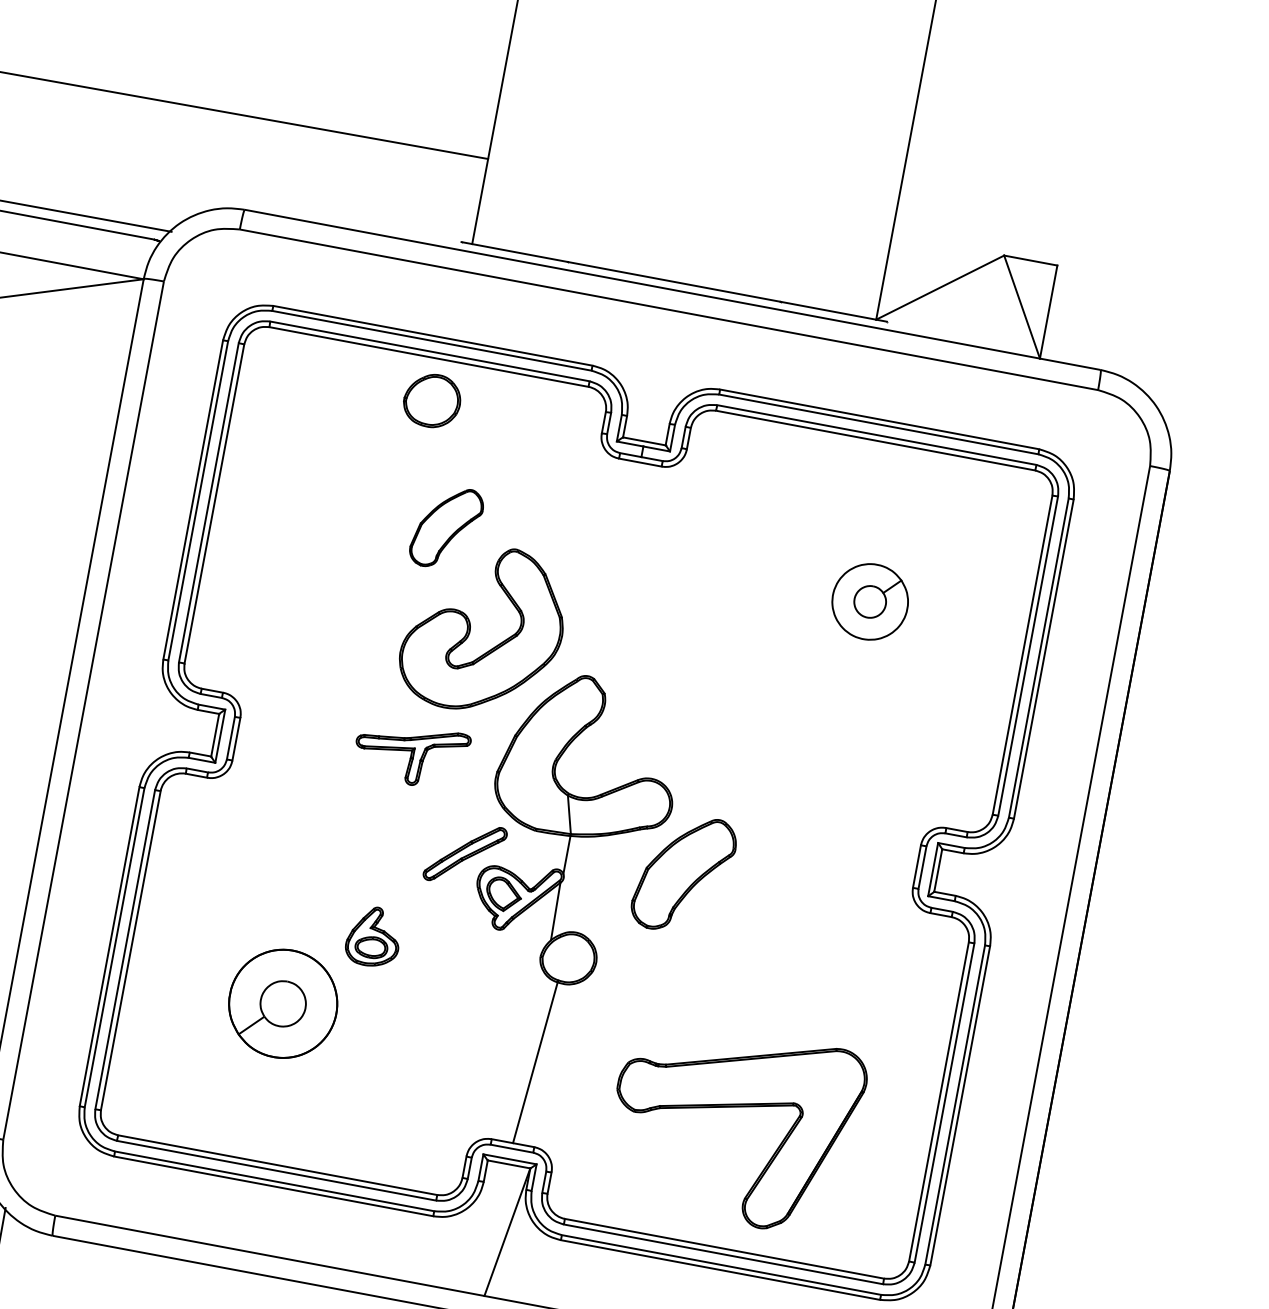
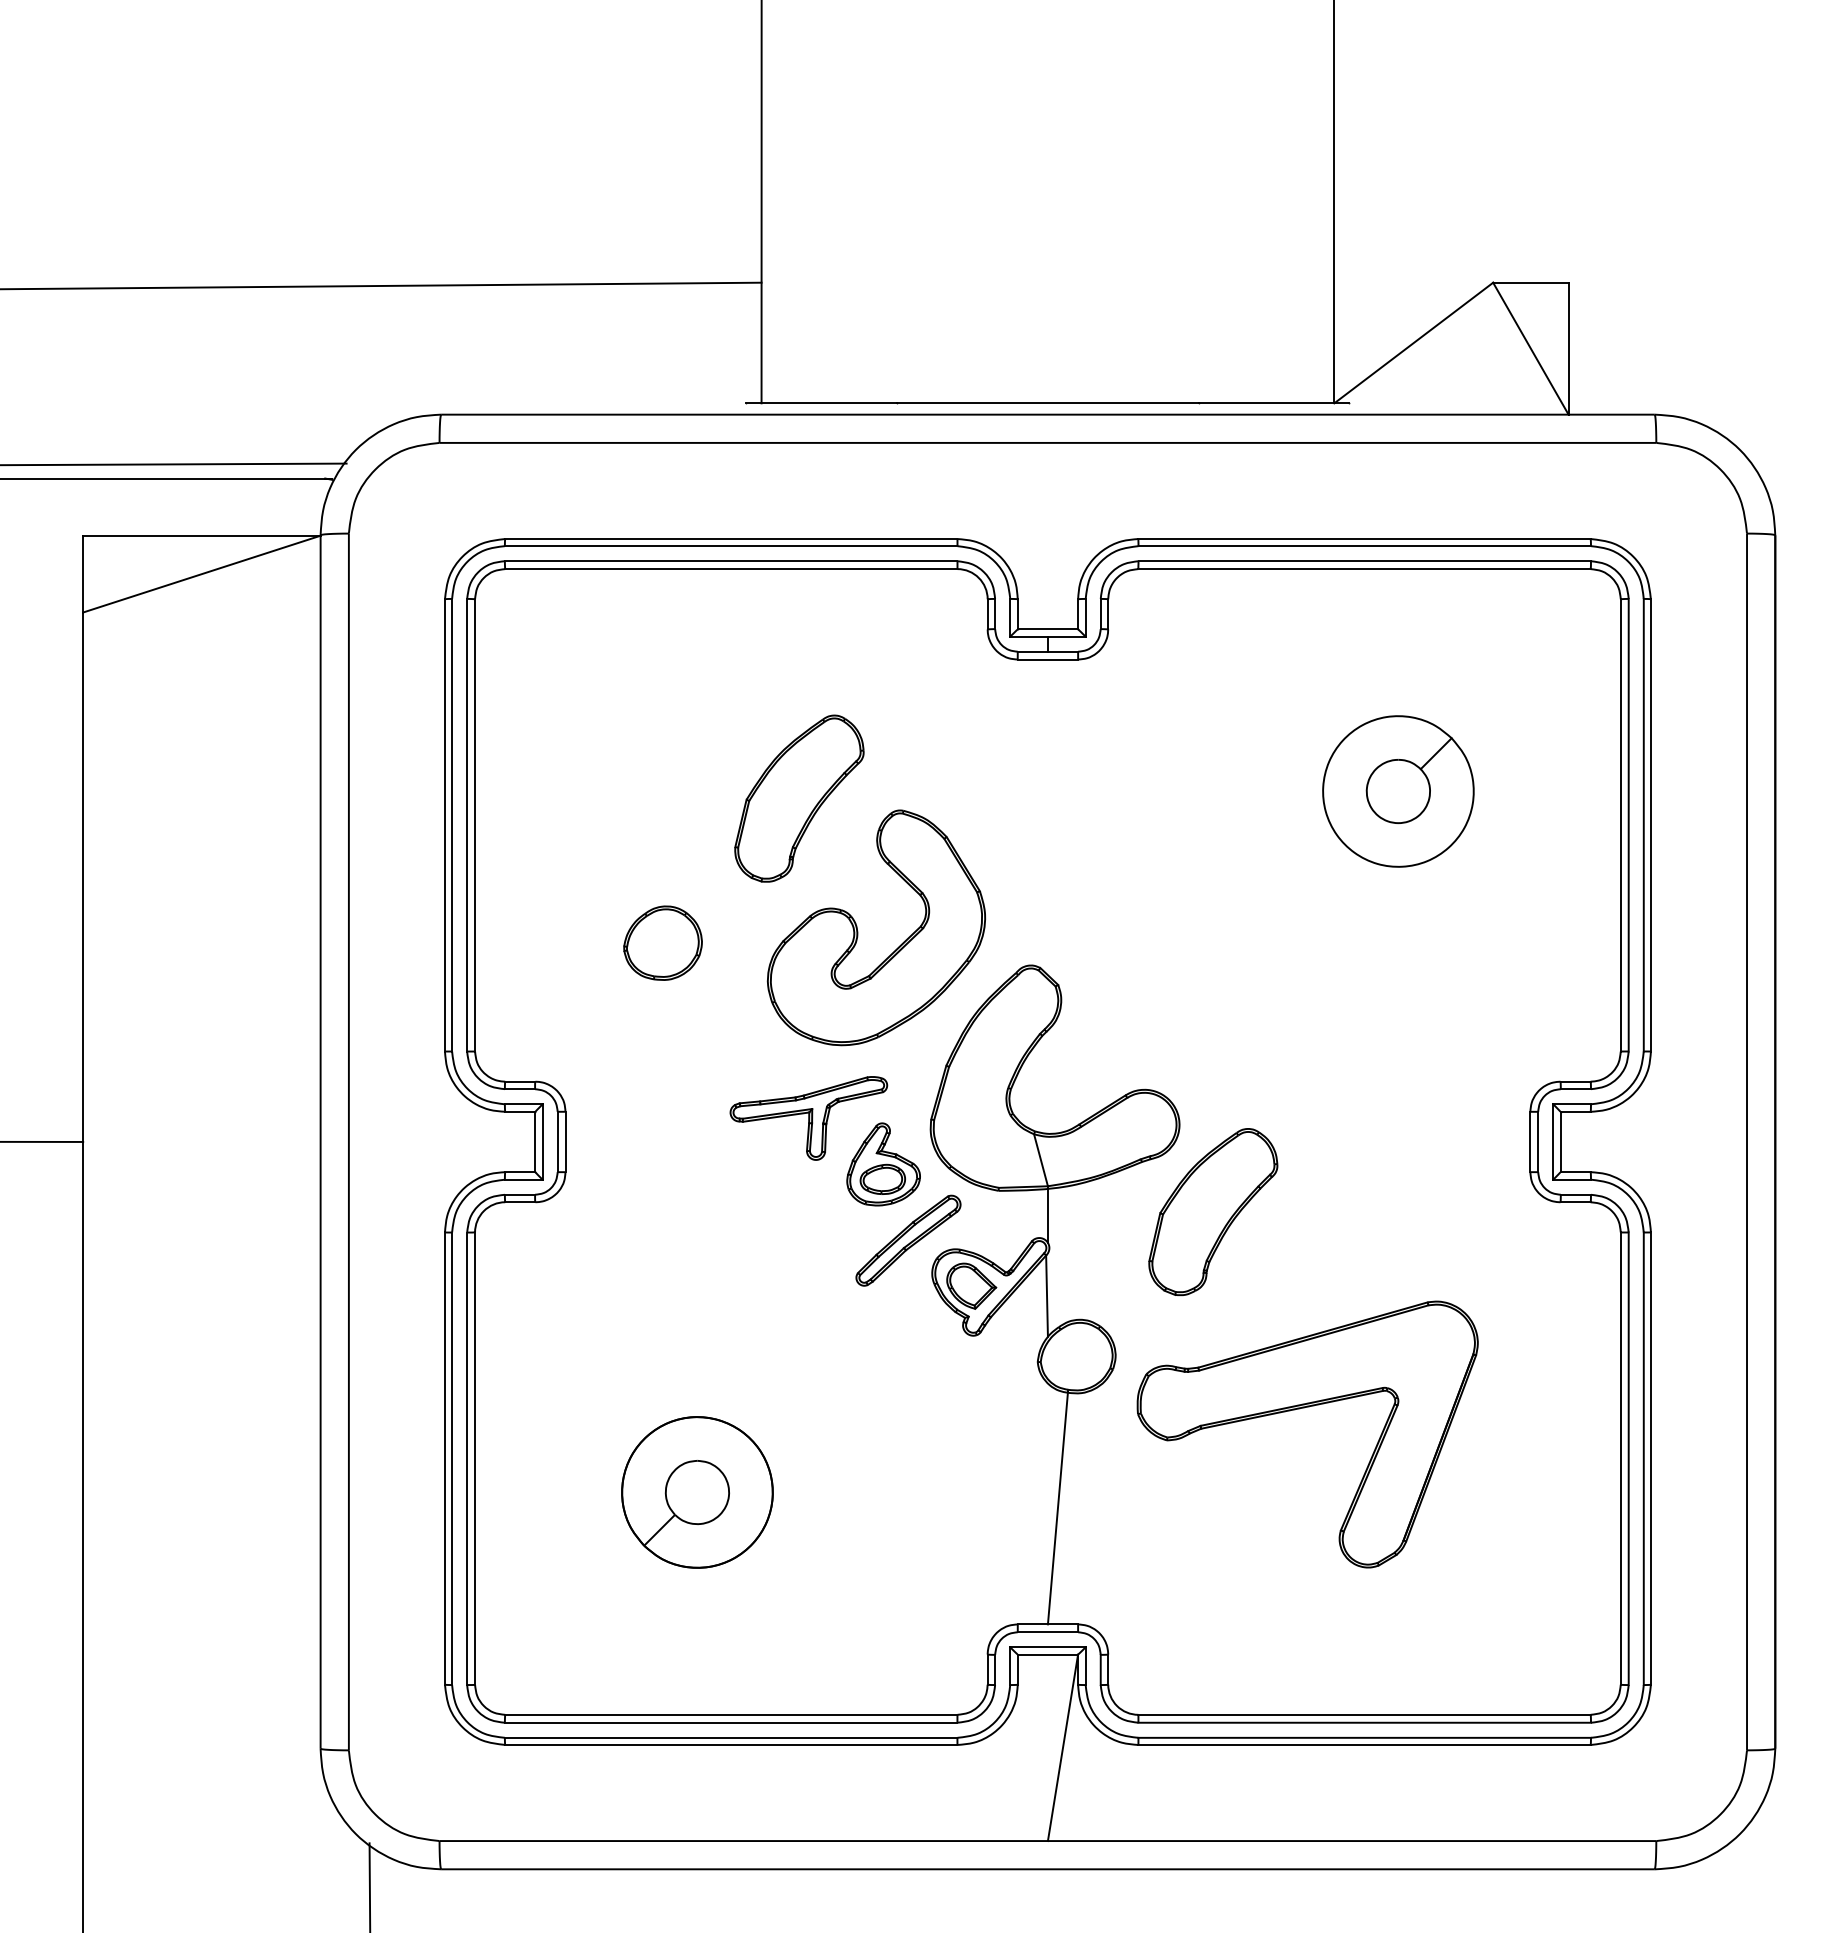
part: (432, 400) -> (662, 942), moved
part: (446, 527) -> (799, 798), size x1.43
part: (870, 601) -> (1398, 791), size x1.43
part: (373, 936) -> (883, 1164), moved
part: (735, 1107) -> (1304, 1408), moved

